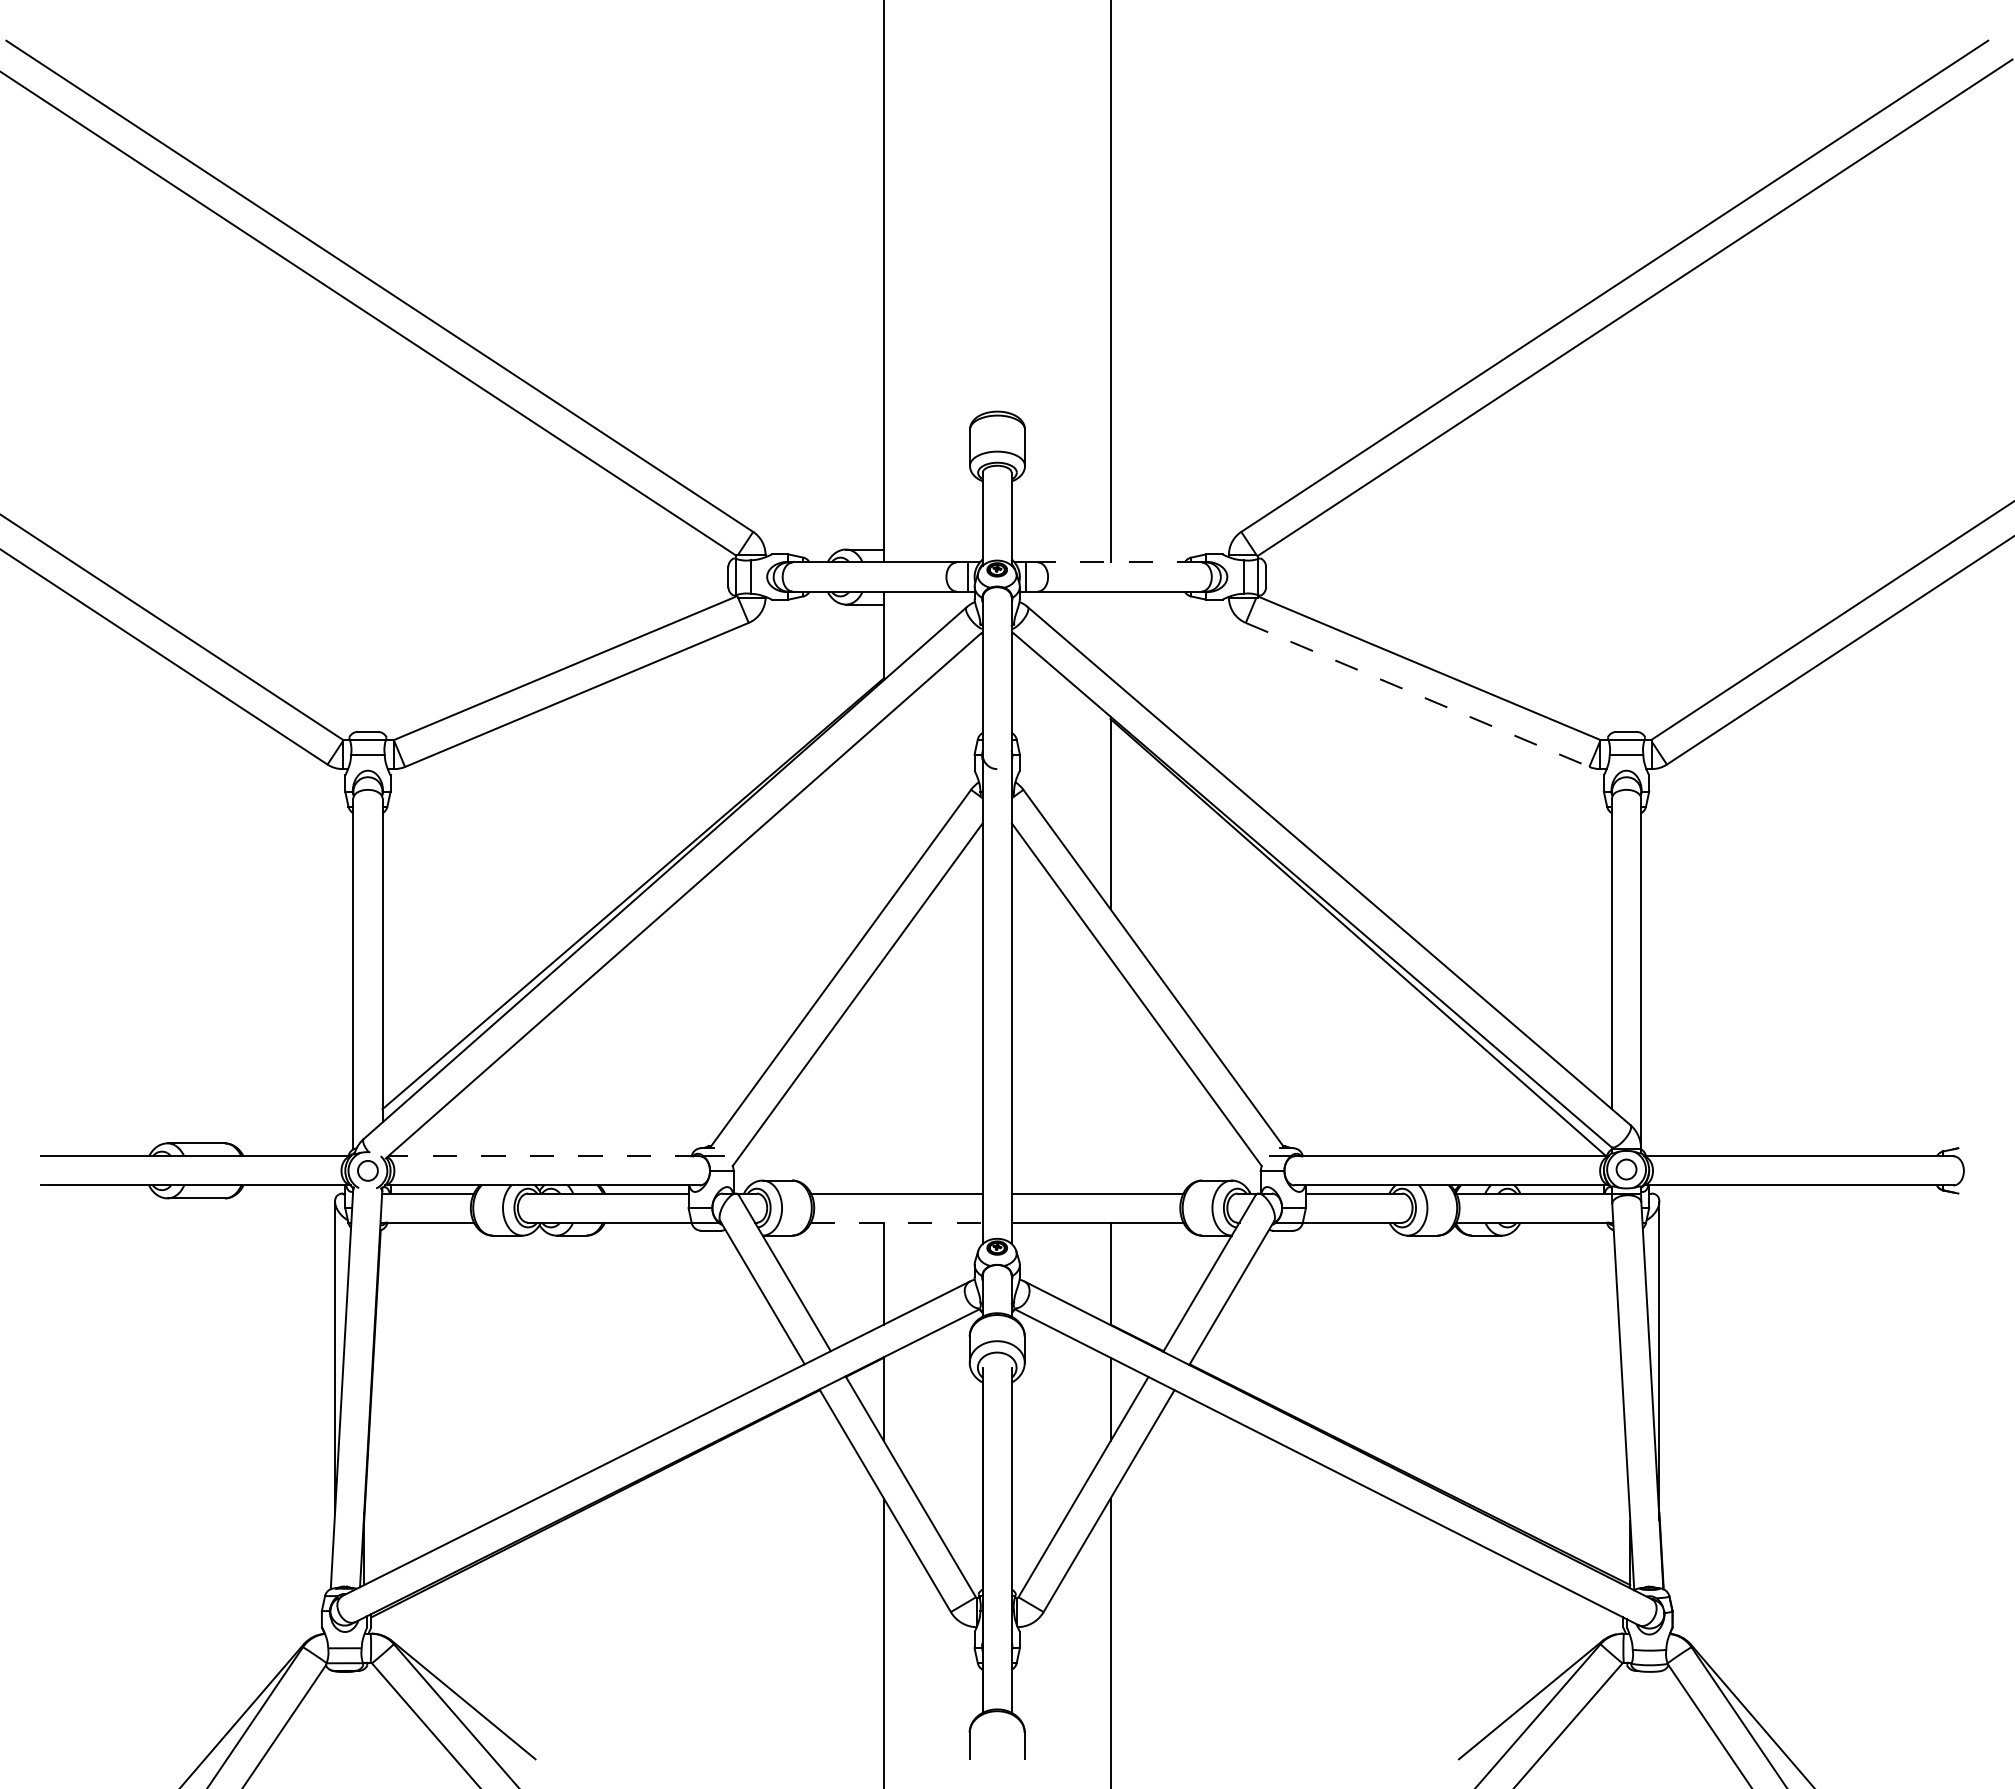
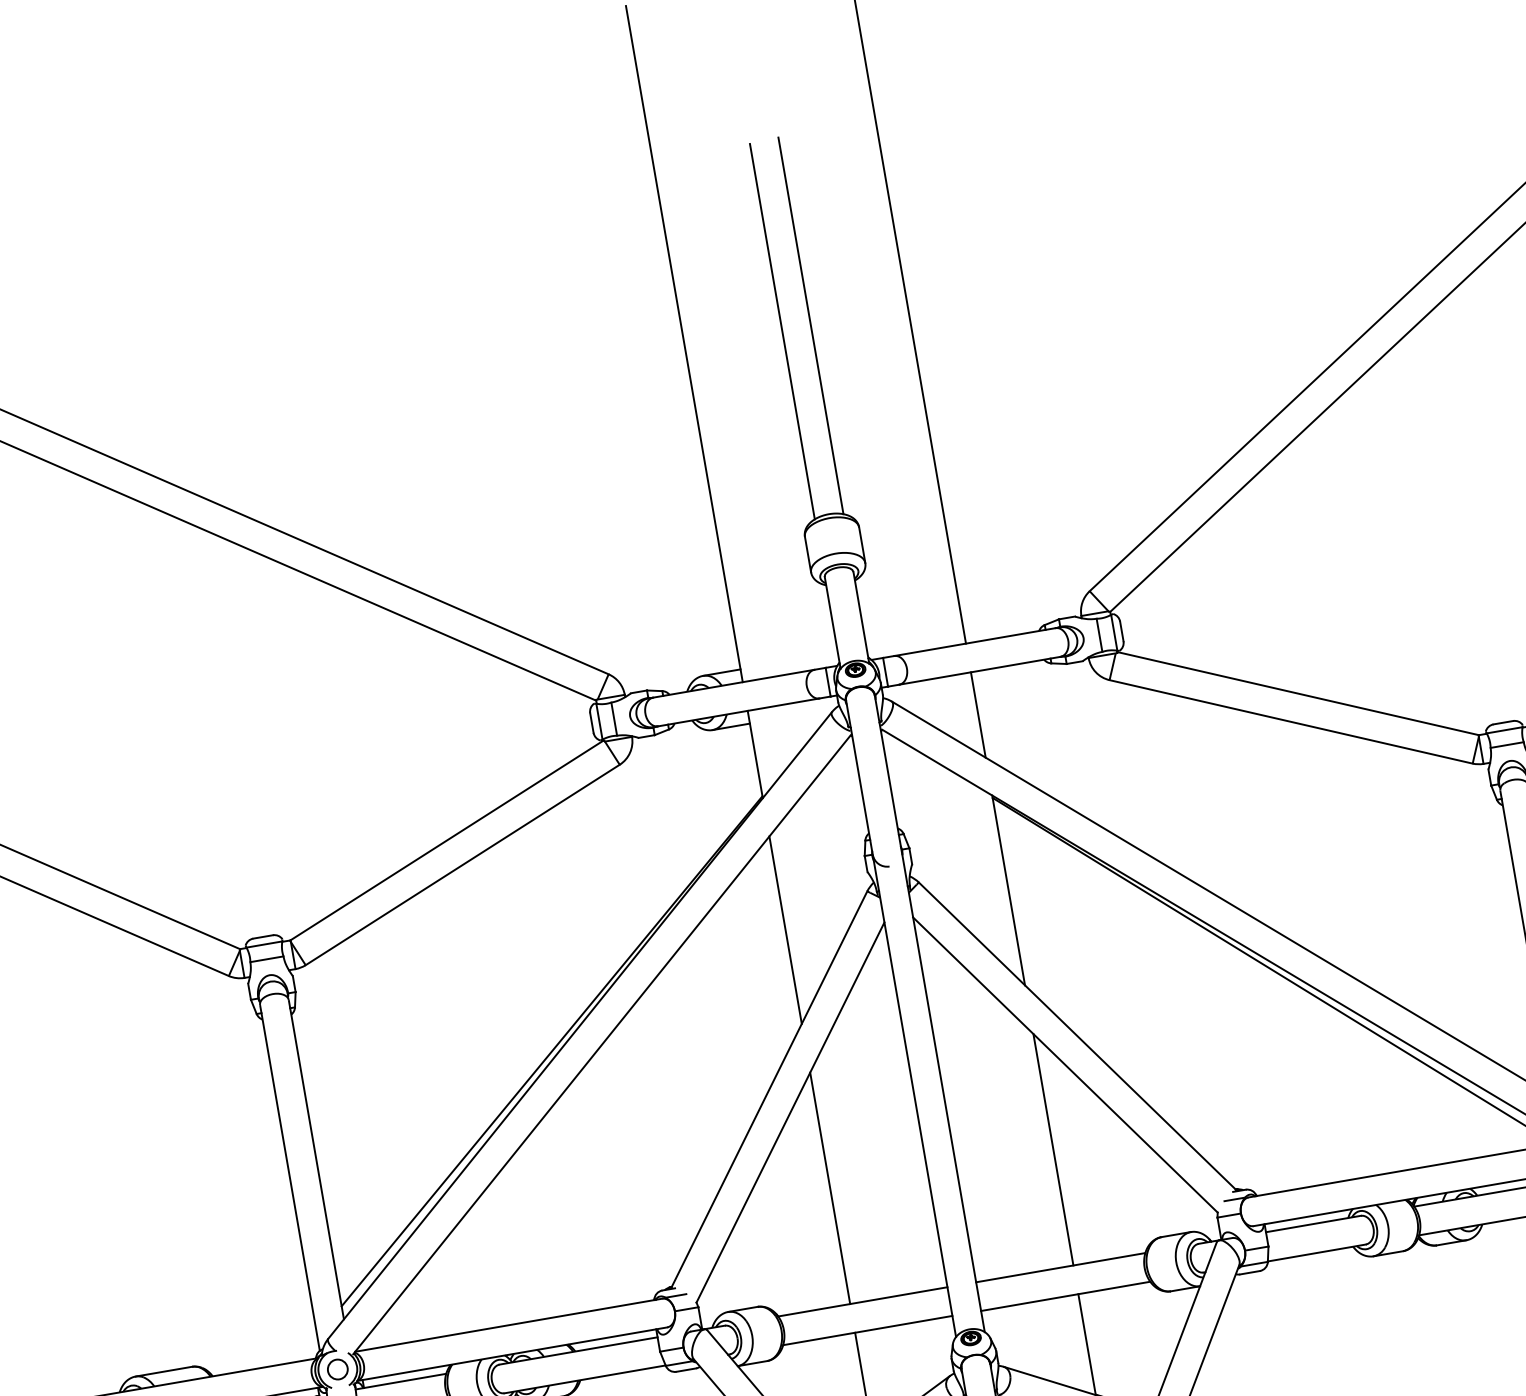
line: (1011, 222) -> (810, 325), added
line: (982, 223) -> (782, 331), added
line: (1119, 562) -> (974, 642), dashed -> solid
line: (1110, 634) -> (978, 714), added
line: (1418, 695) -> (1292, 722), dashed -> solid
line: (883, 814) -> (785, 930), added
line: (883, 1075) -> (829, 1187), added
line: (1110, 1075) -> (1053, 1149), added
line: (543, 1156) -> (508, 1325), dashed -> solid
line: (896, 1222) -> (867, 1330), dashed -> solid

